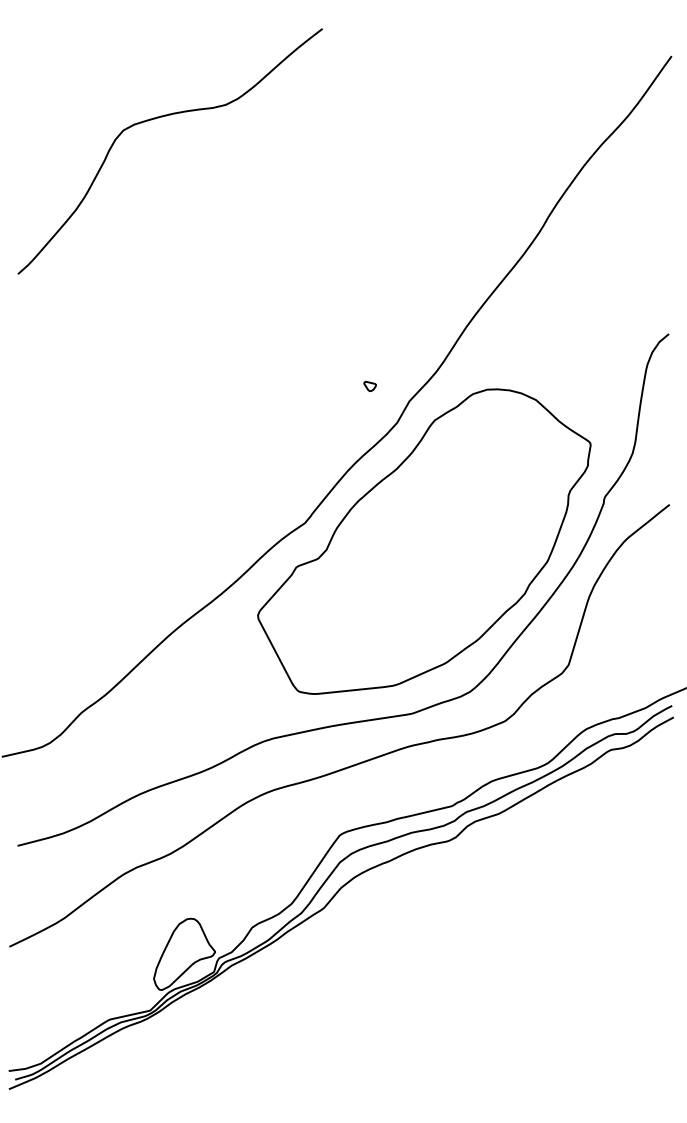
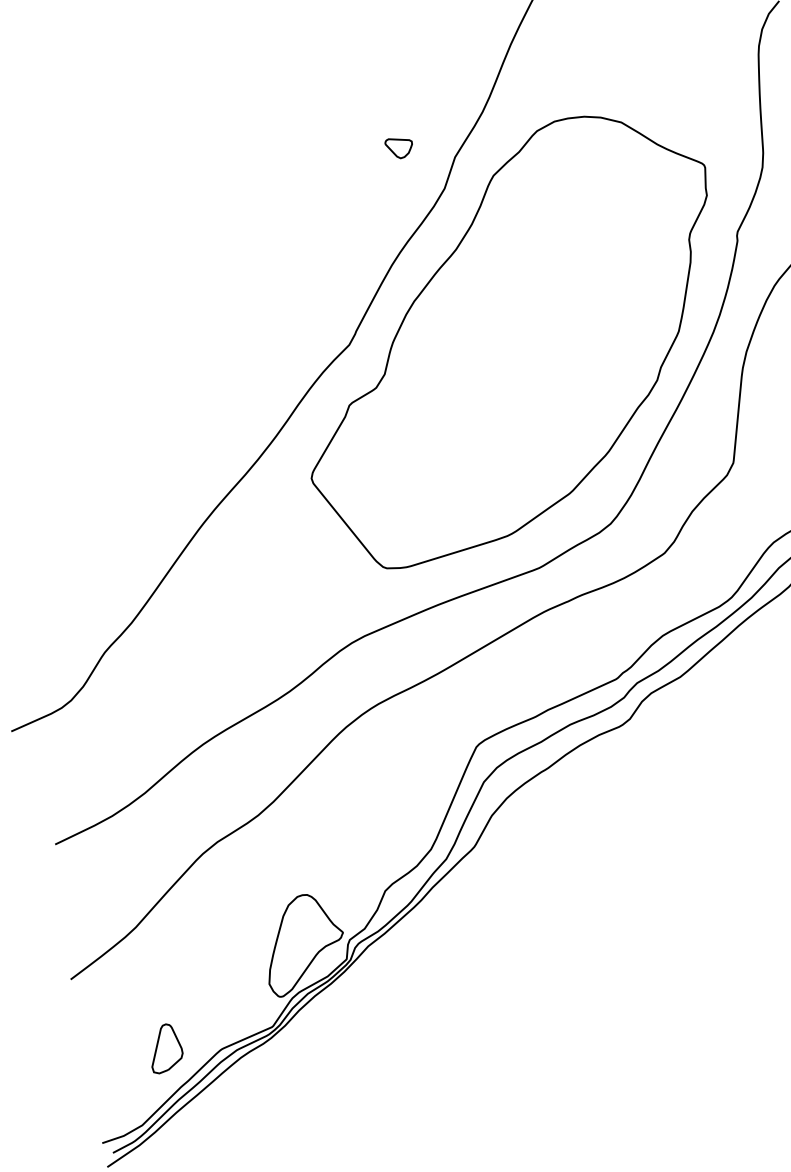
part: (369, 386) -> (398, 148), size x1.67
part: (68, 1010) -> (165, 1047), added

